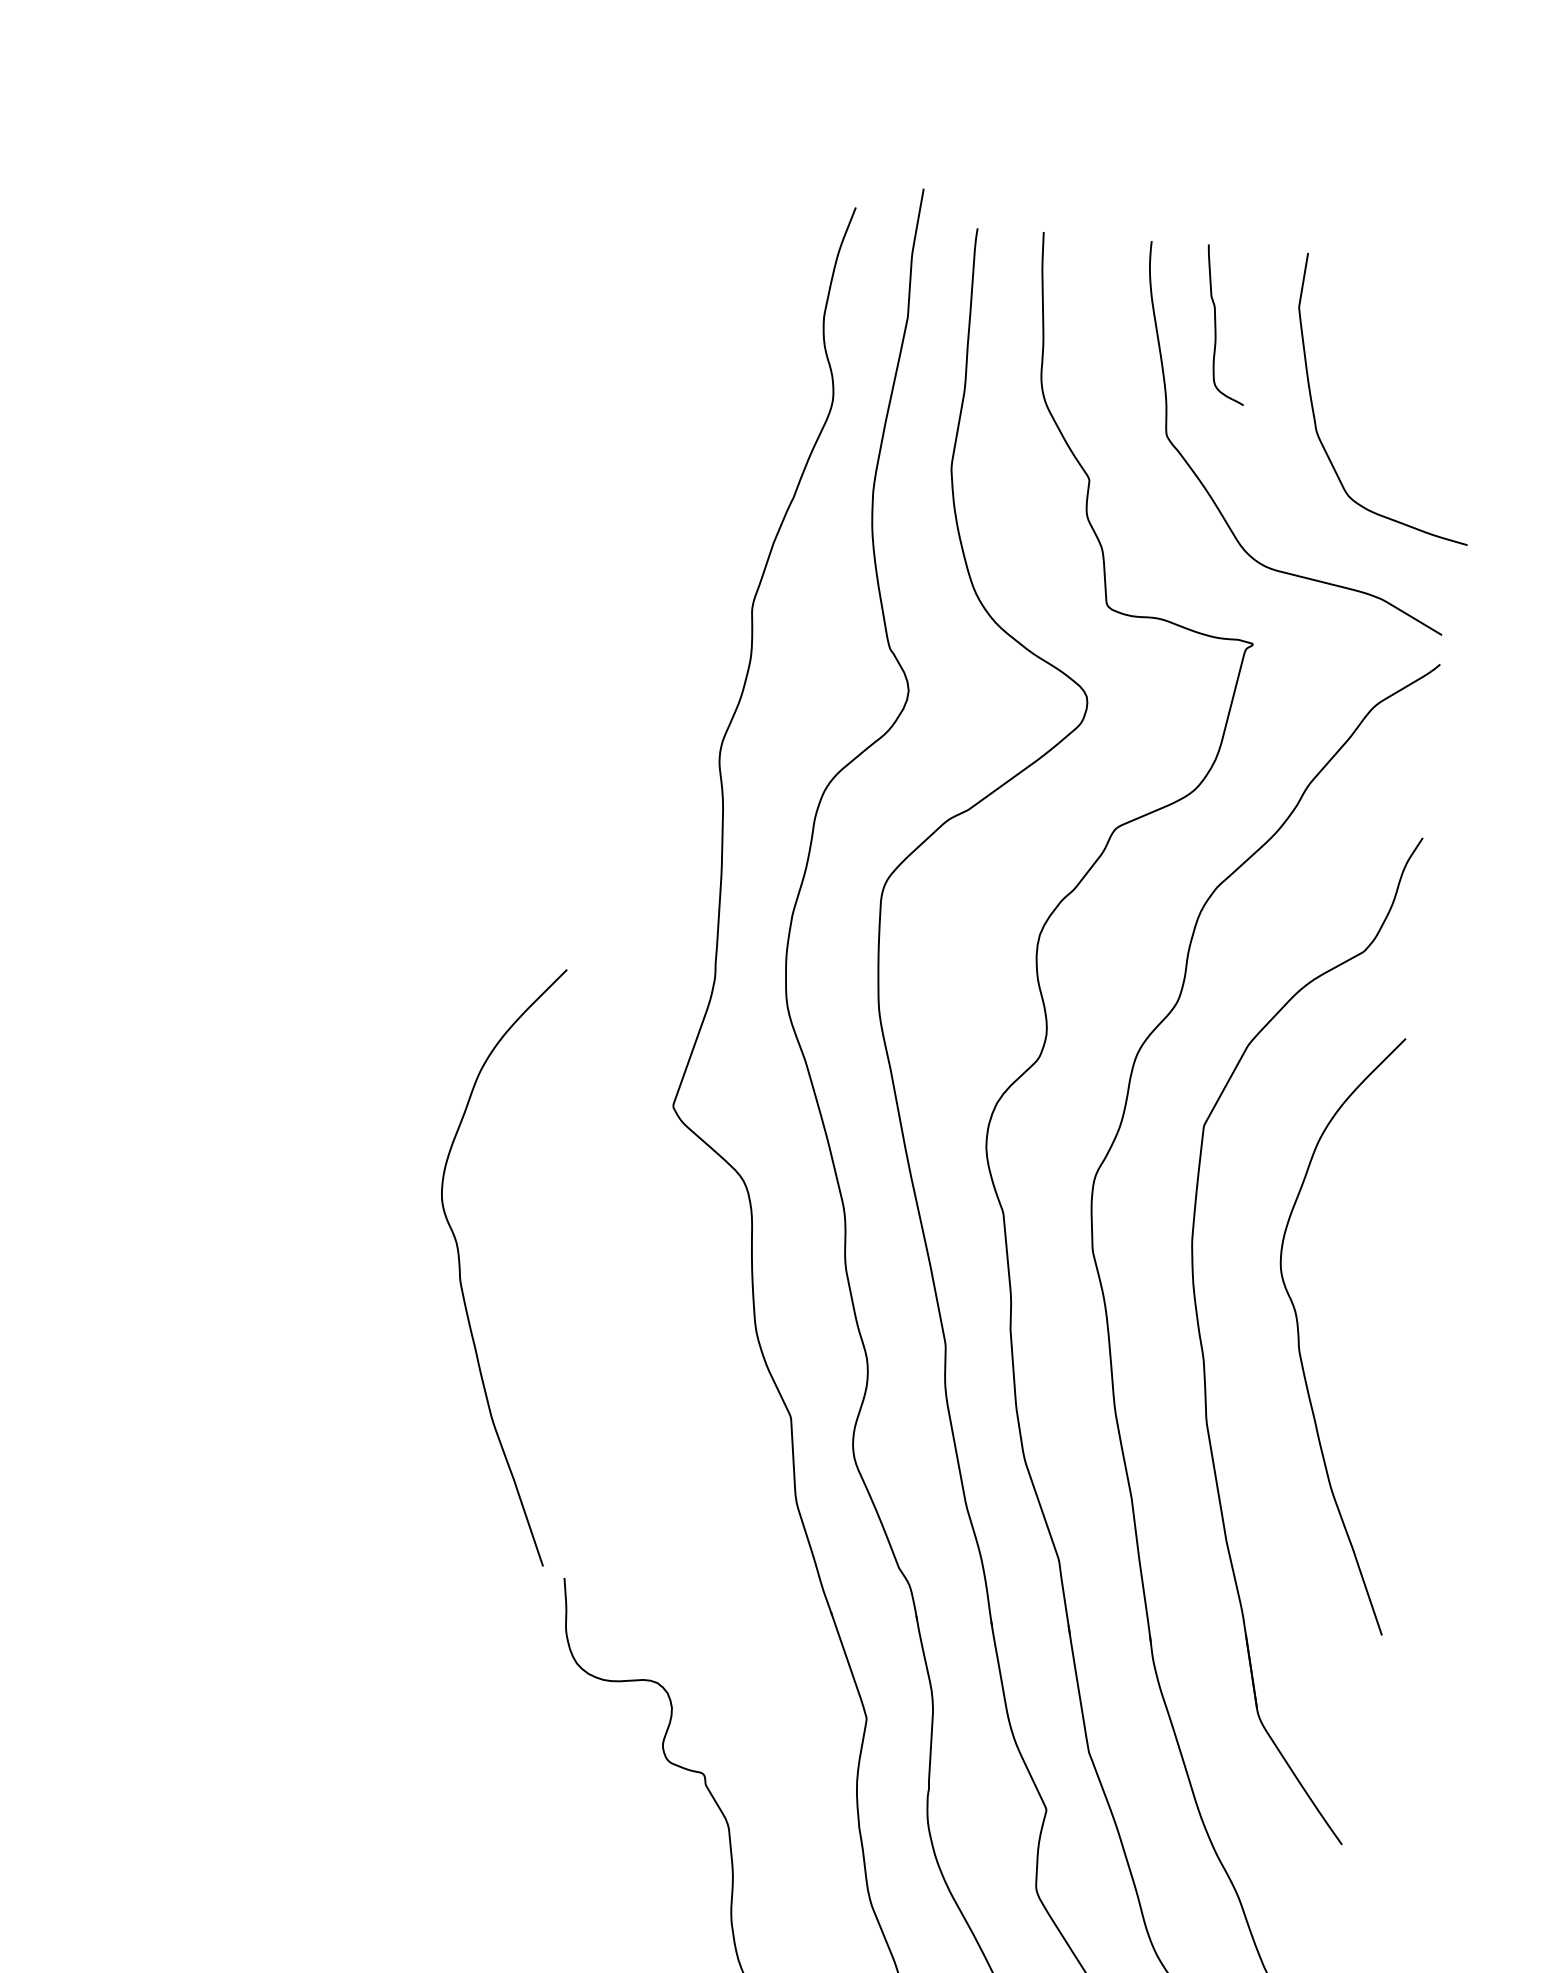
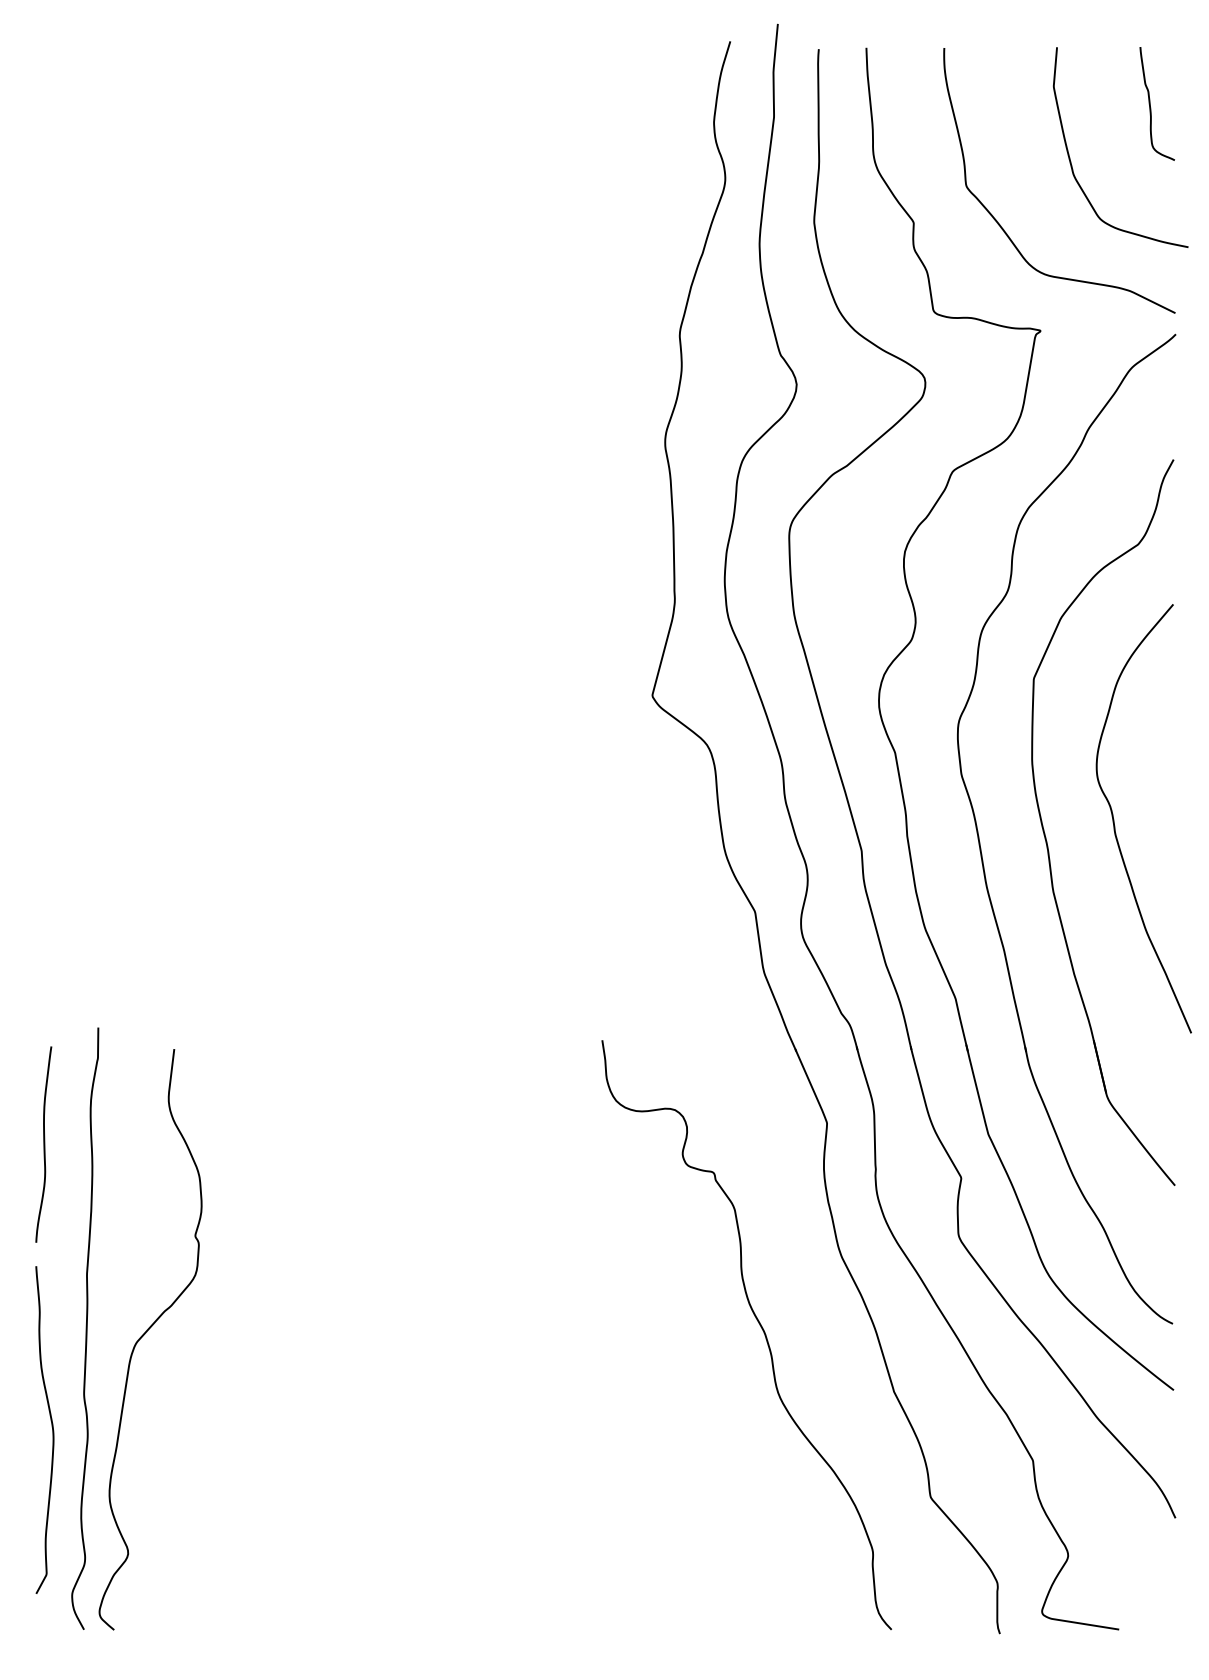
curve: (1216, 323) -> (1150, 103), moved
curve: (460, 1261) -> (509, 819), removed

